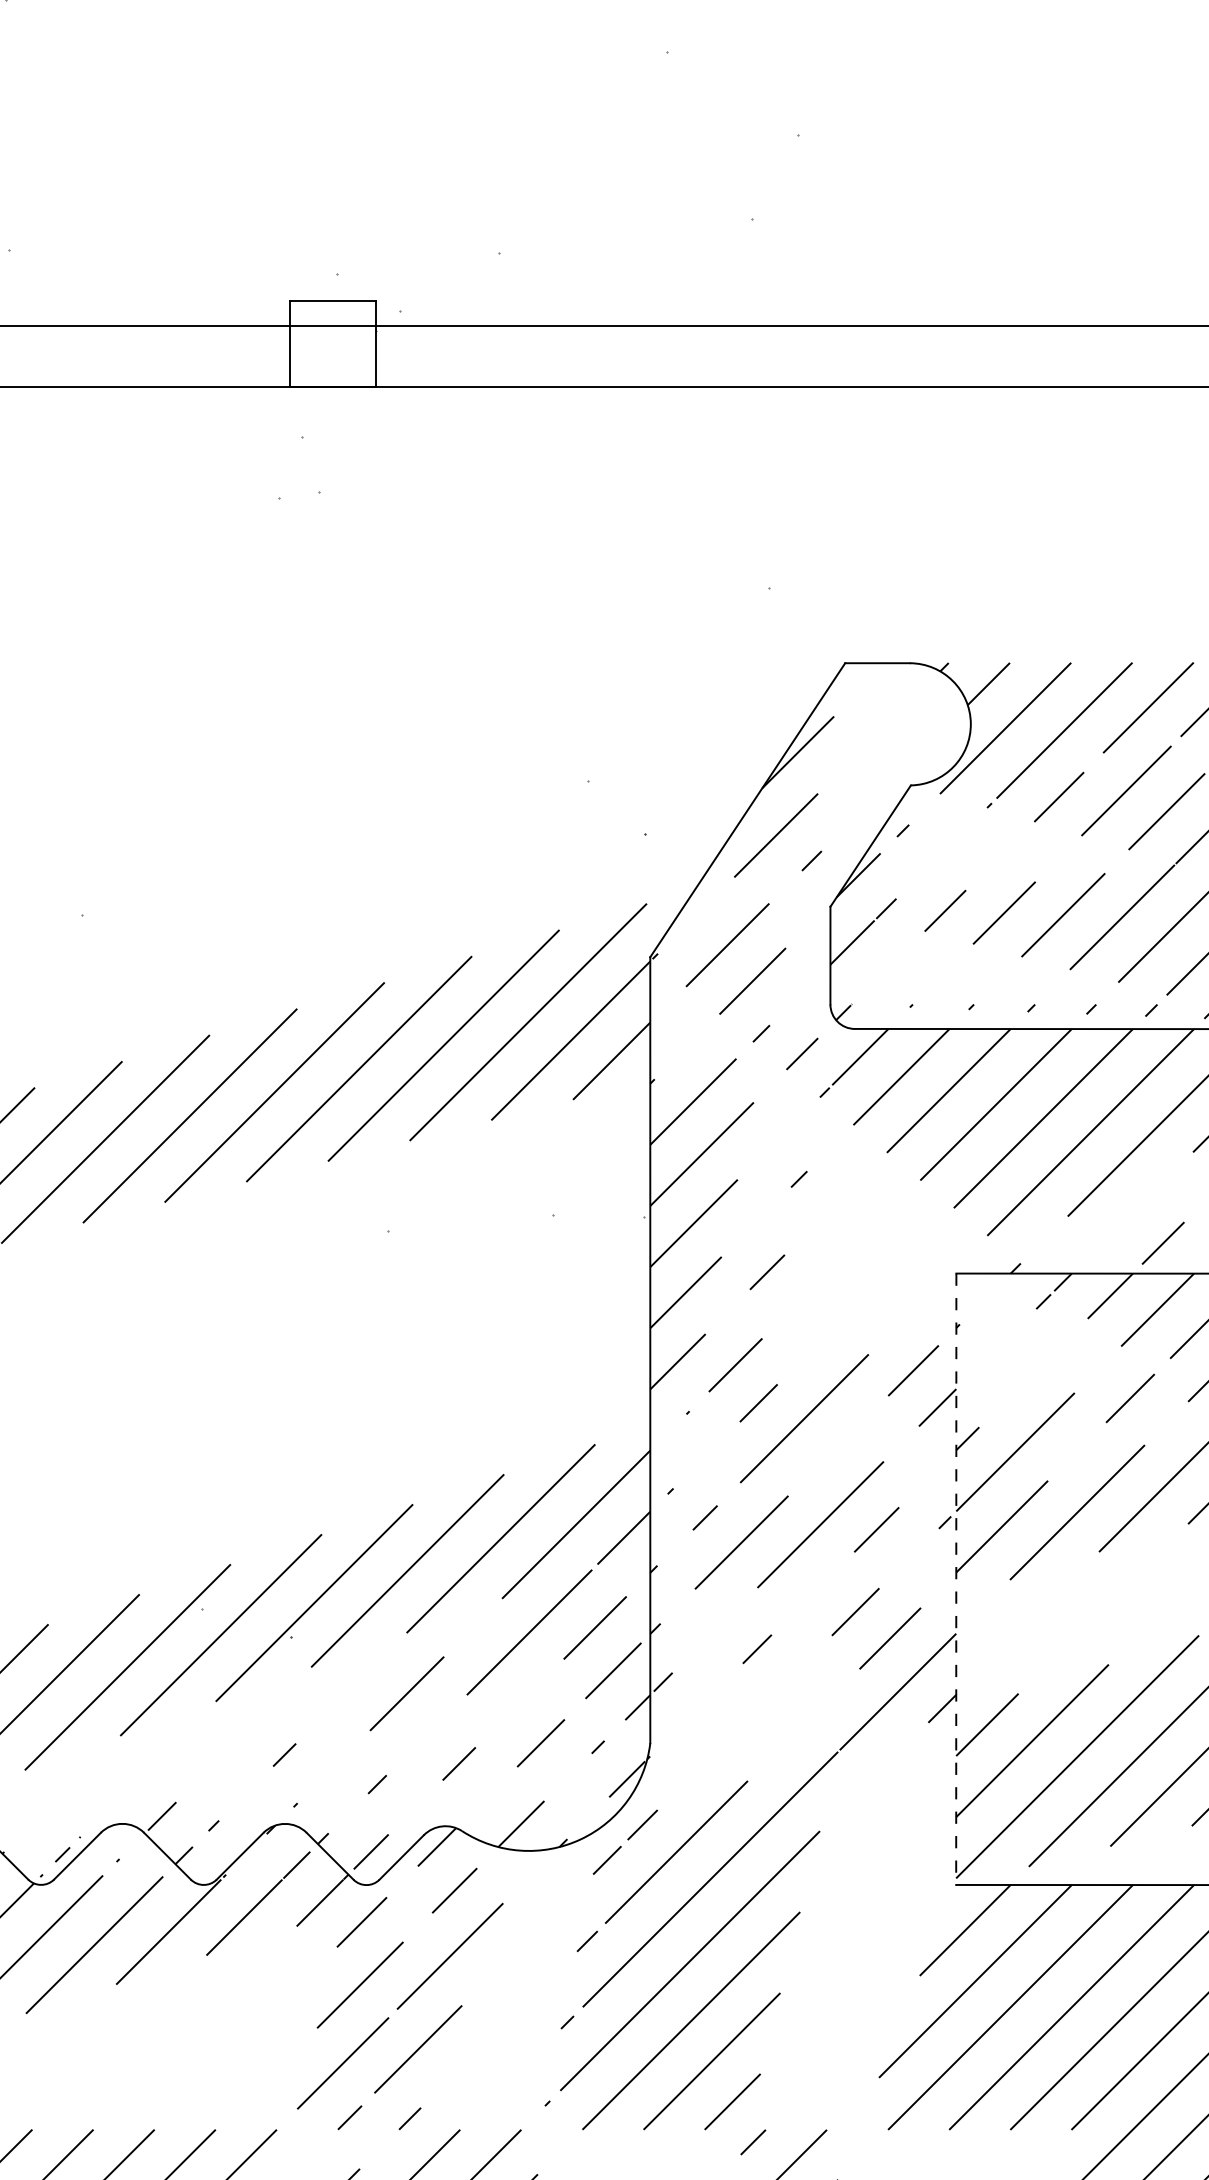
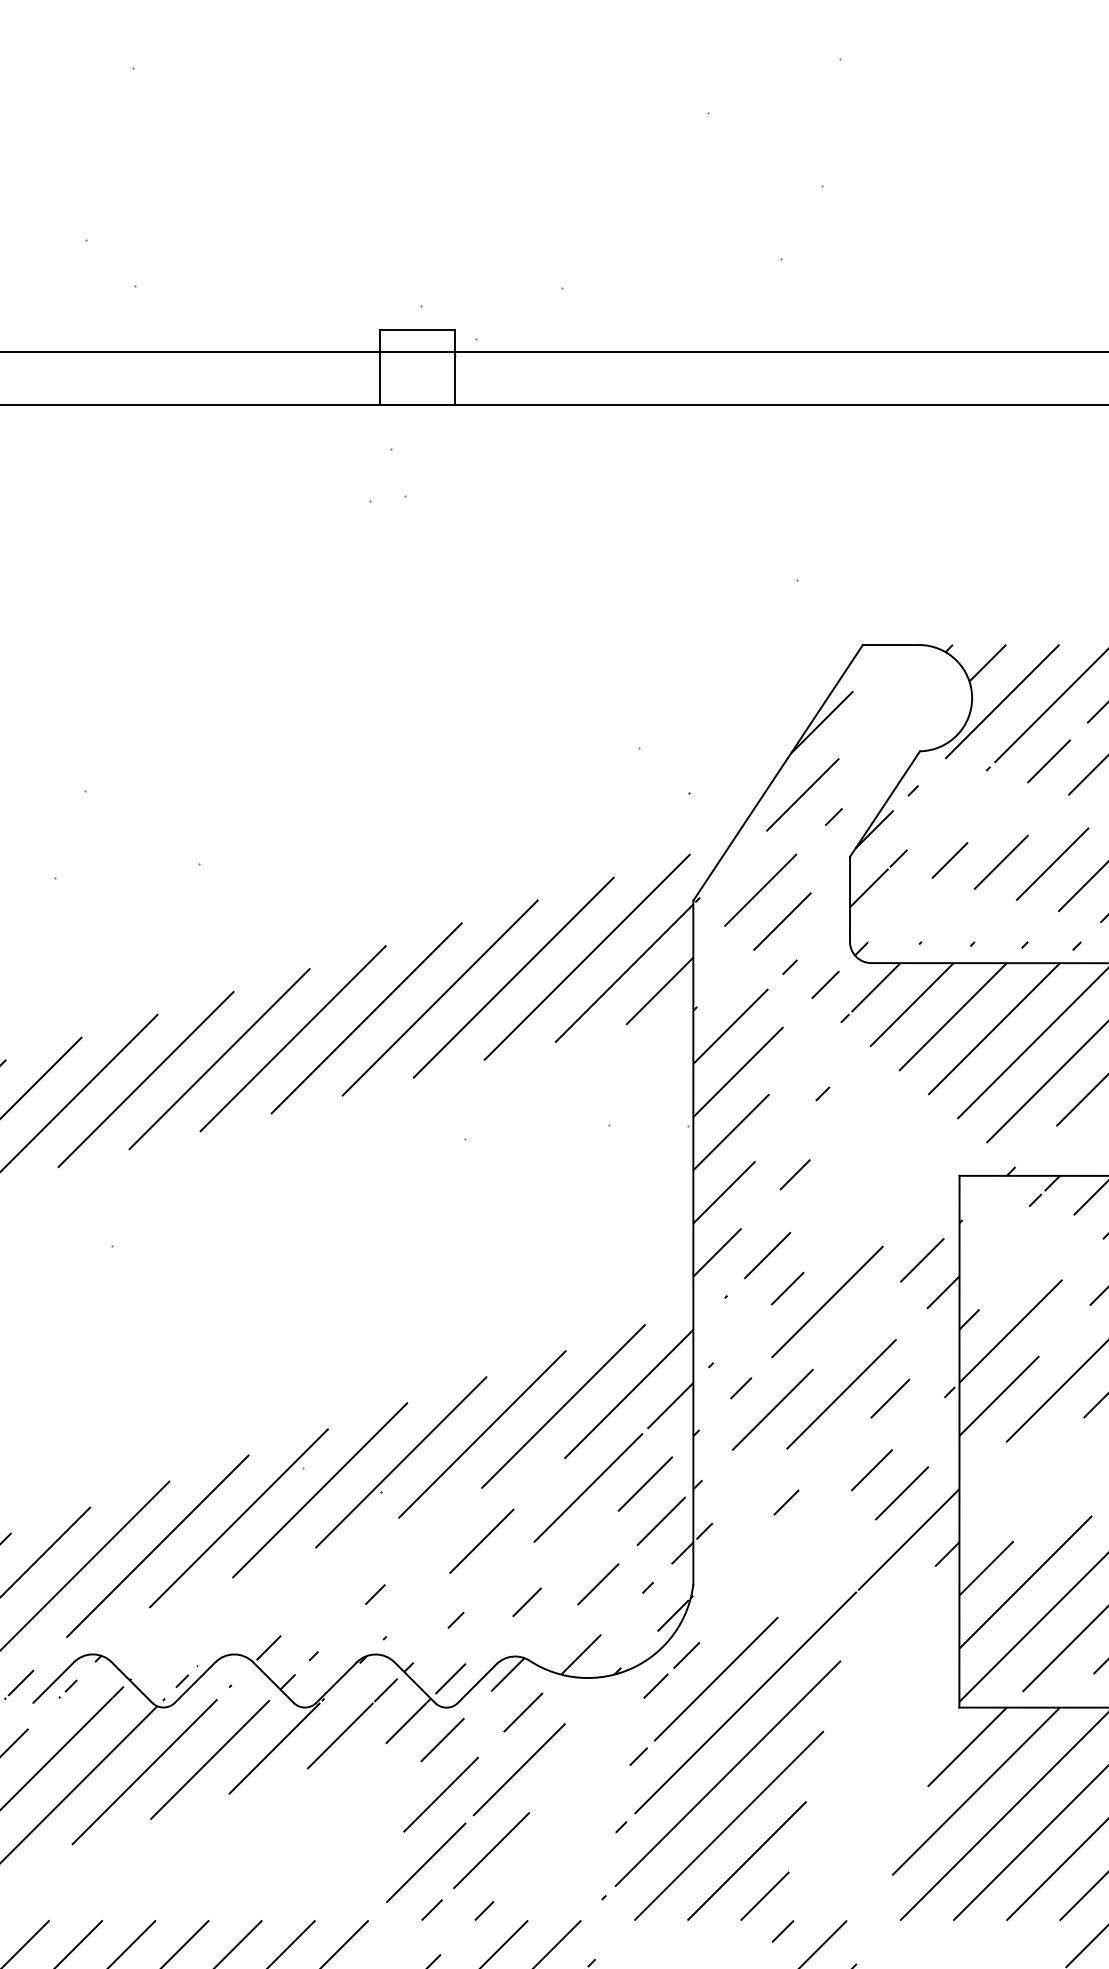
line: (956, 1579) -> (959, 1441), dashed -> solid

